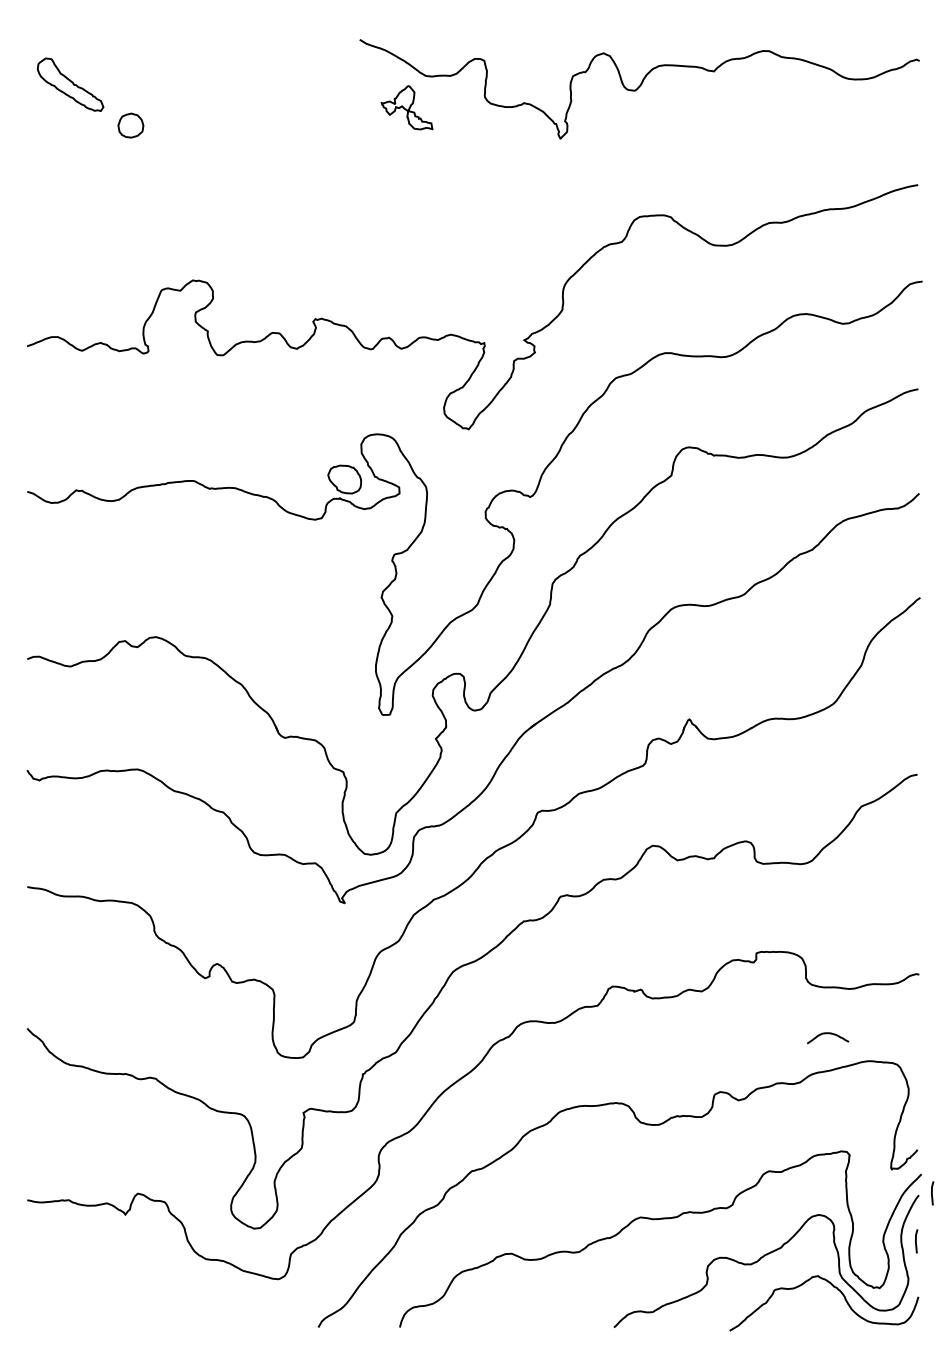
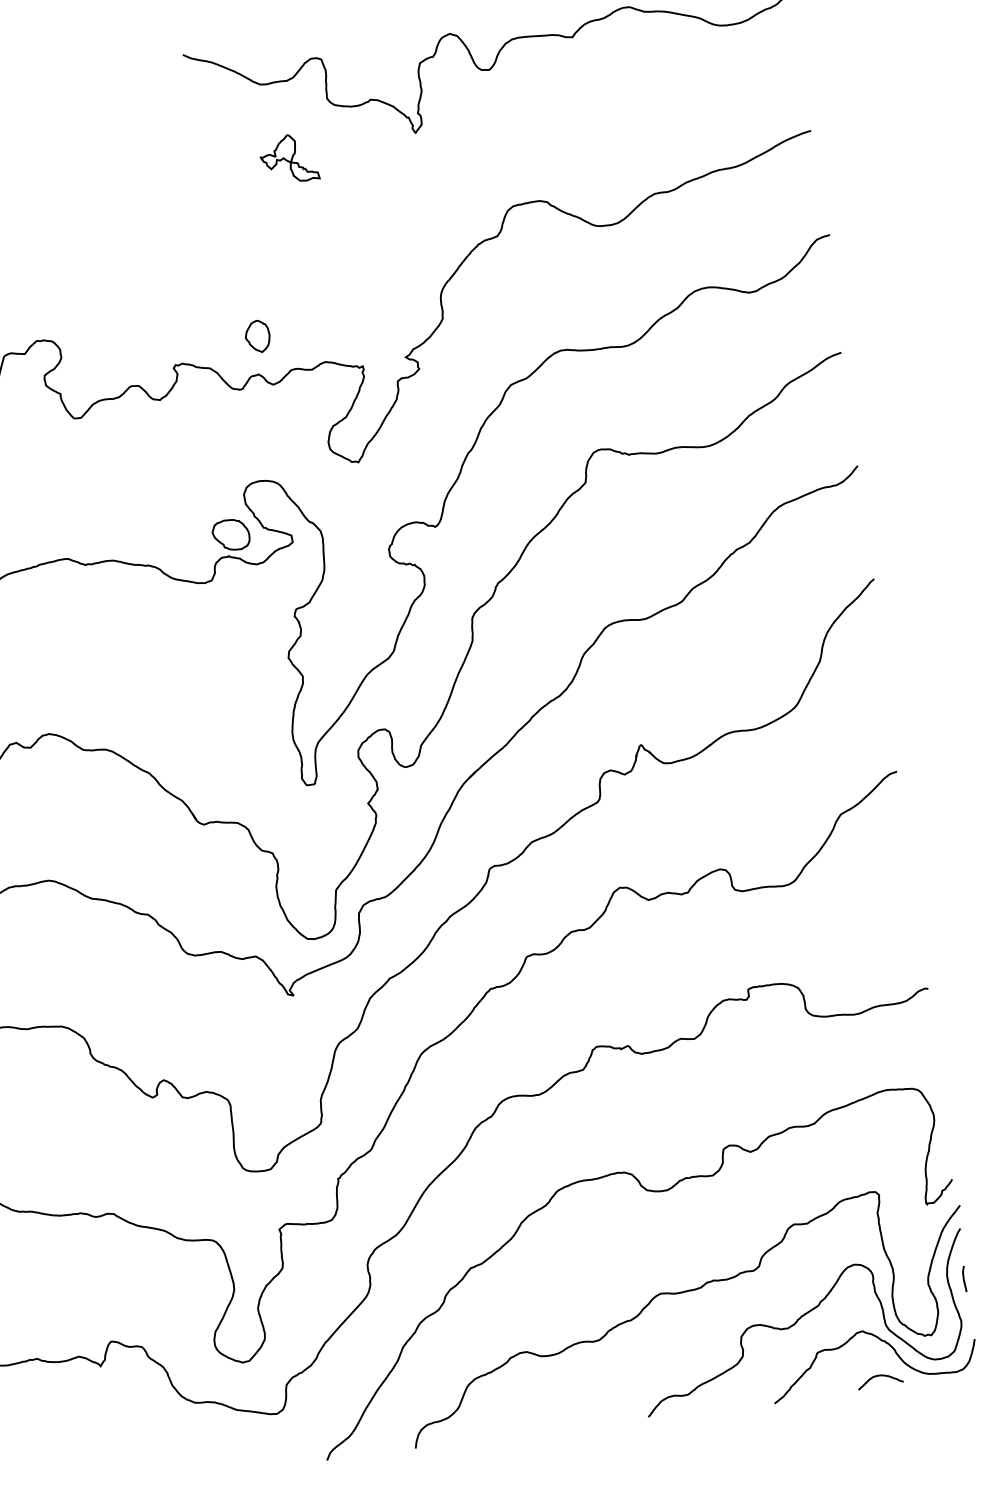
part: (406, 107) -> (288, 158), moved
part: (392, 303) -> (257, 336), added
curve: (828, 1034) -> (880, 1376), moved
line: (932, 1193) -> (974, 1224), removed

